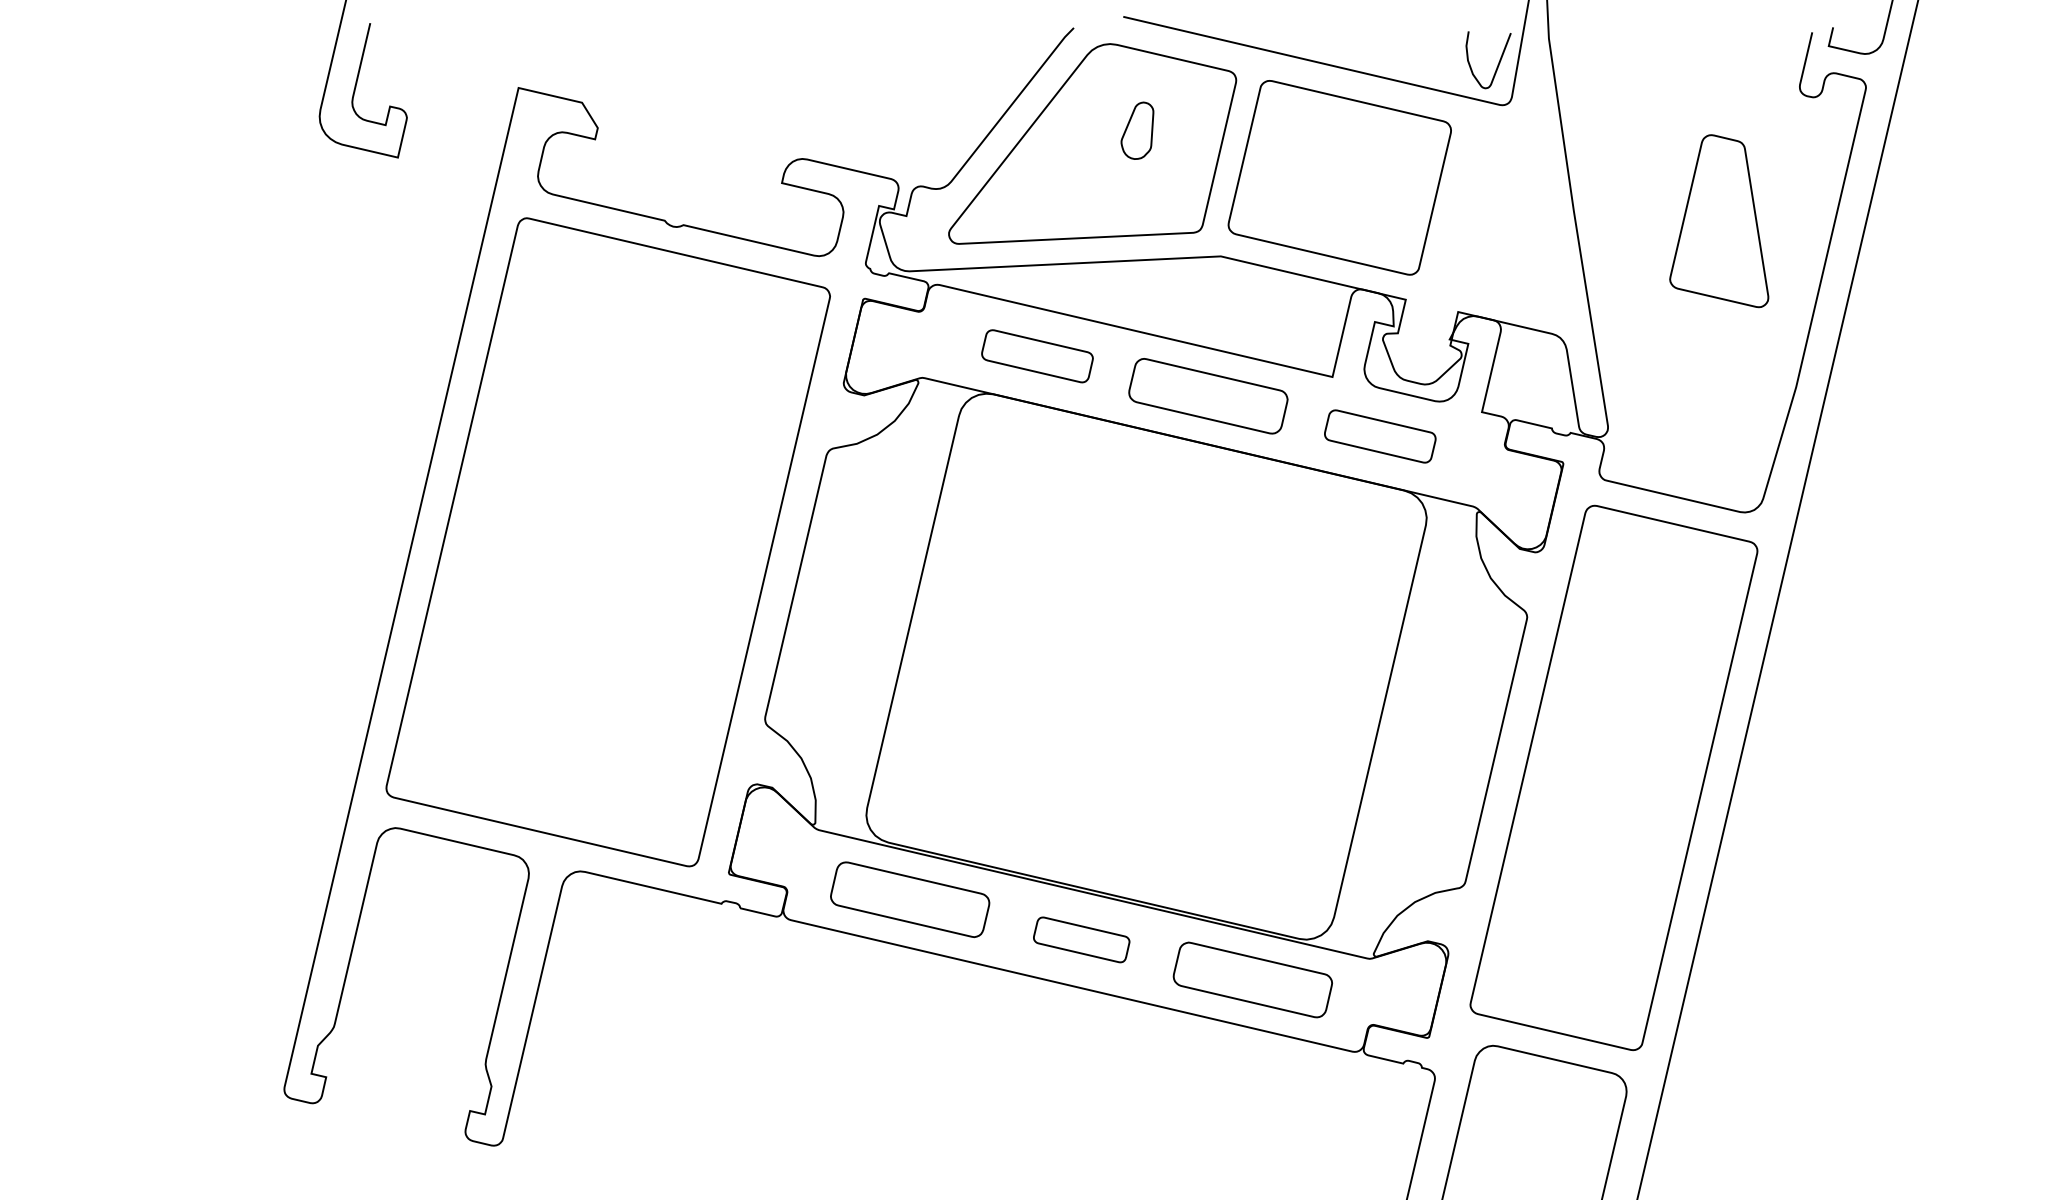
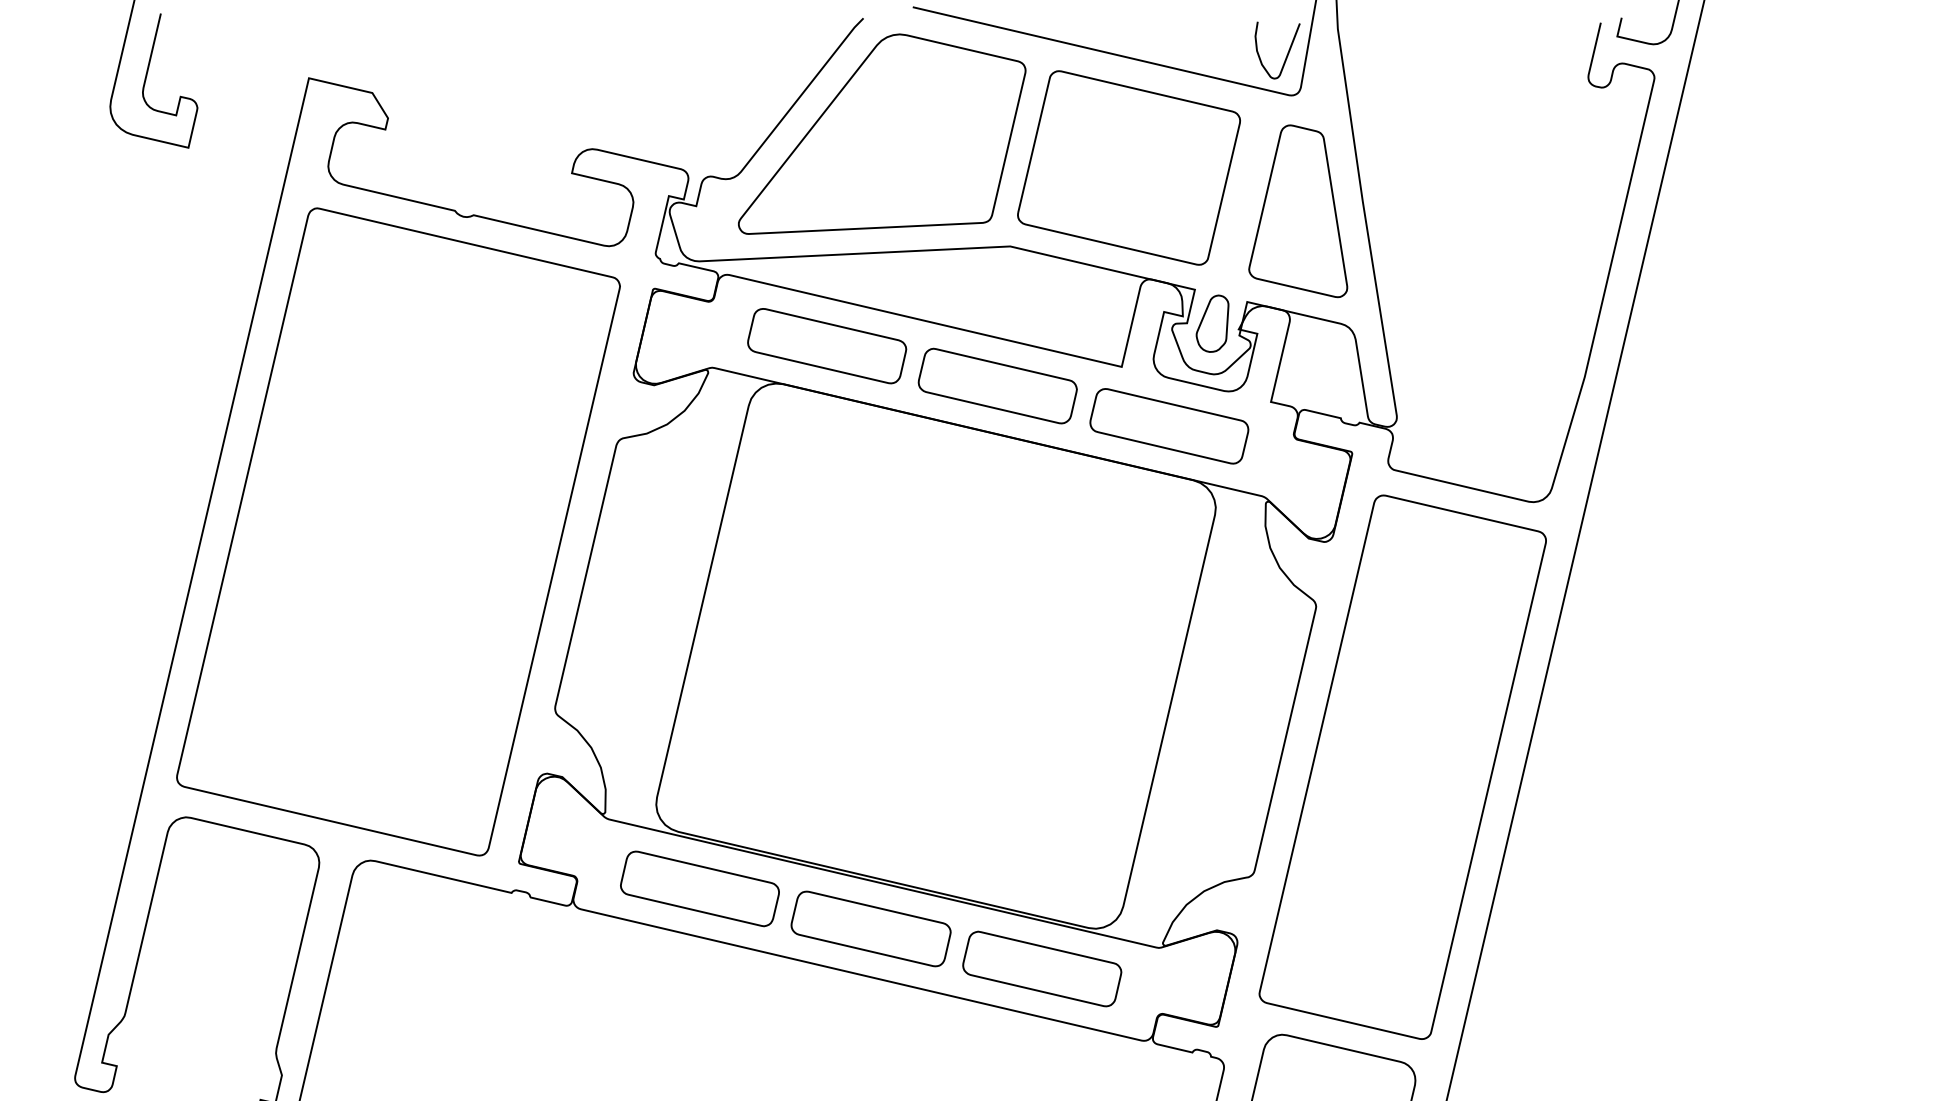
part: (1137, 130) -> (1212, 323), moved
part: (1719, 221) -> (1298, 211), moved
part: (1037, 356) -> (827, 346), size x1.43
part: (1380, 436) -> (1169, 426), size x1.43
part: (1081, 939) -> (871, 928), size x1.67

